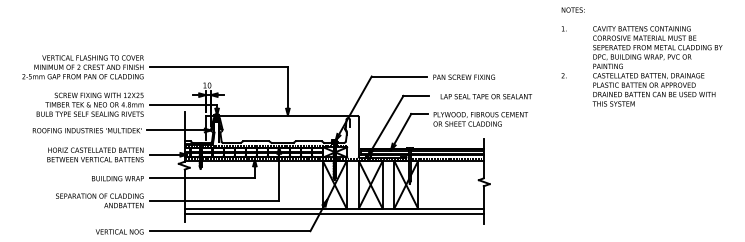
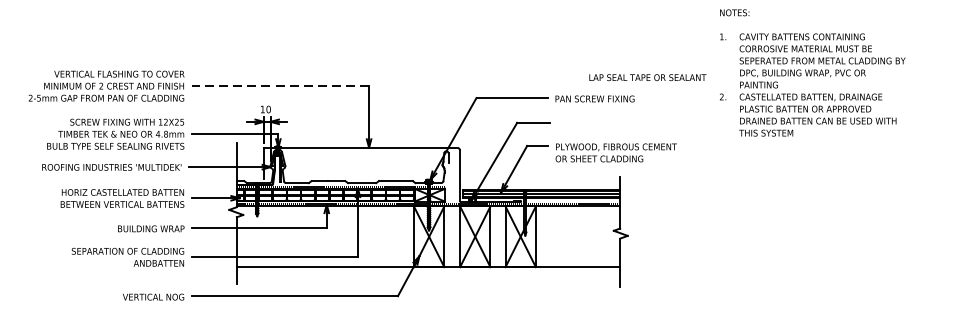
text: (657, 66) -> (822, 85), moved
line: (218, 67) -> (280, 86), solid -> dashed
text: (486, 96) -> (647, 77), moved
line: (333, 213) -> (427, 273), removed

